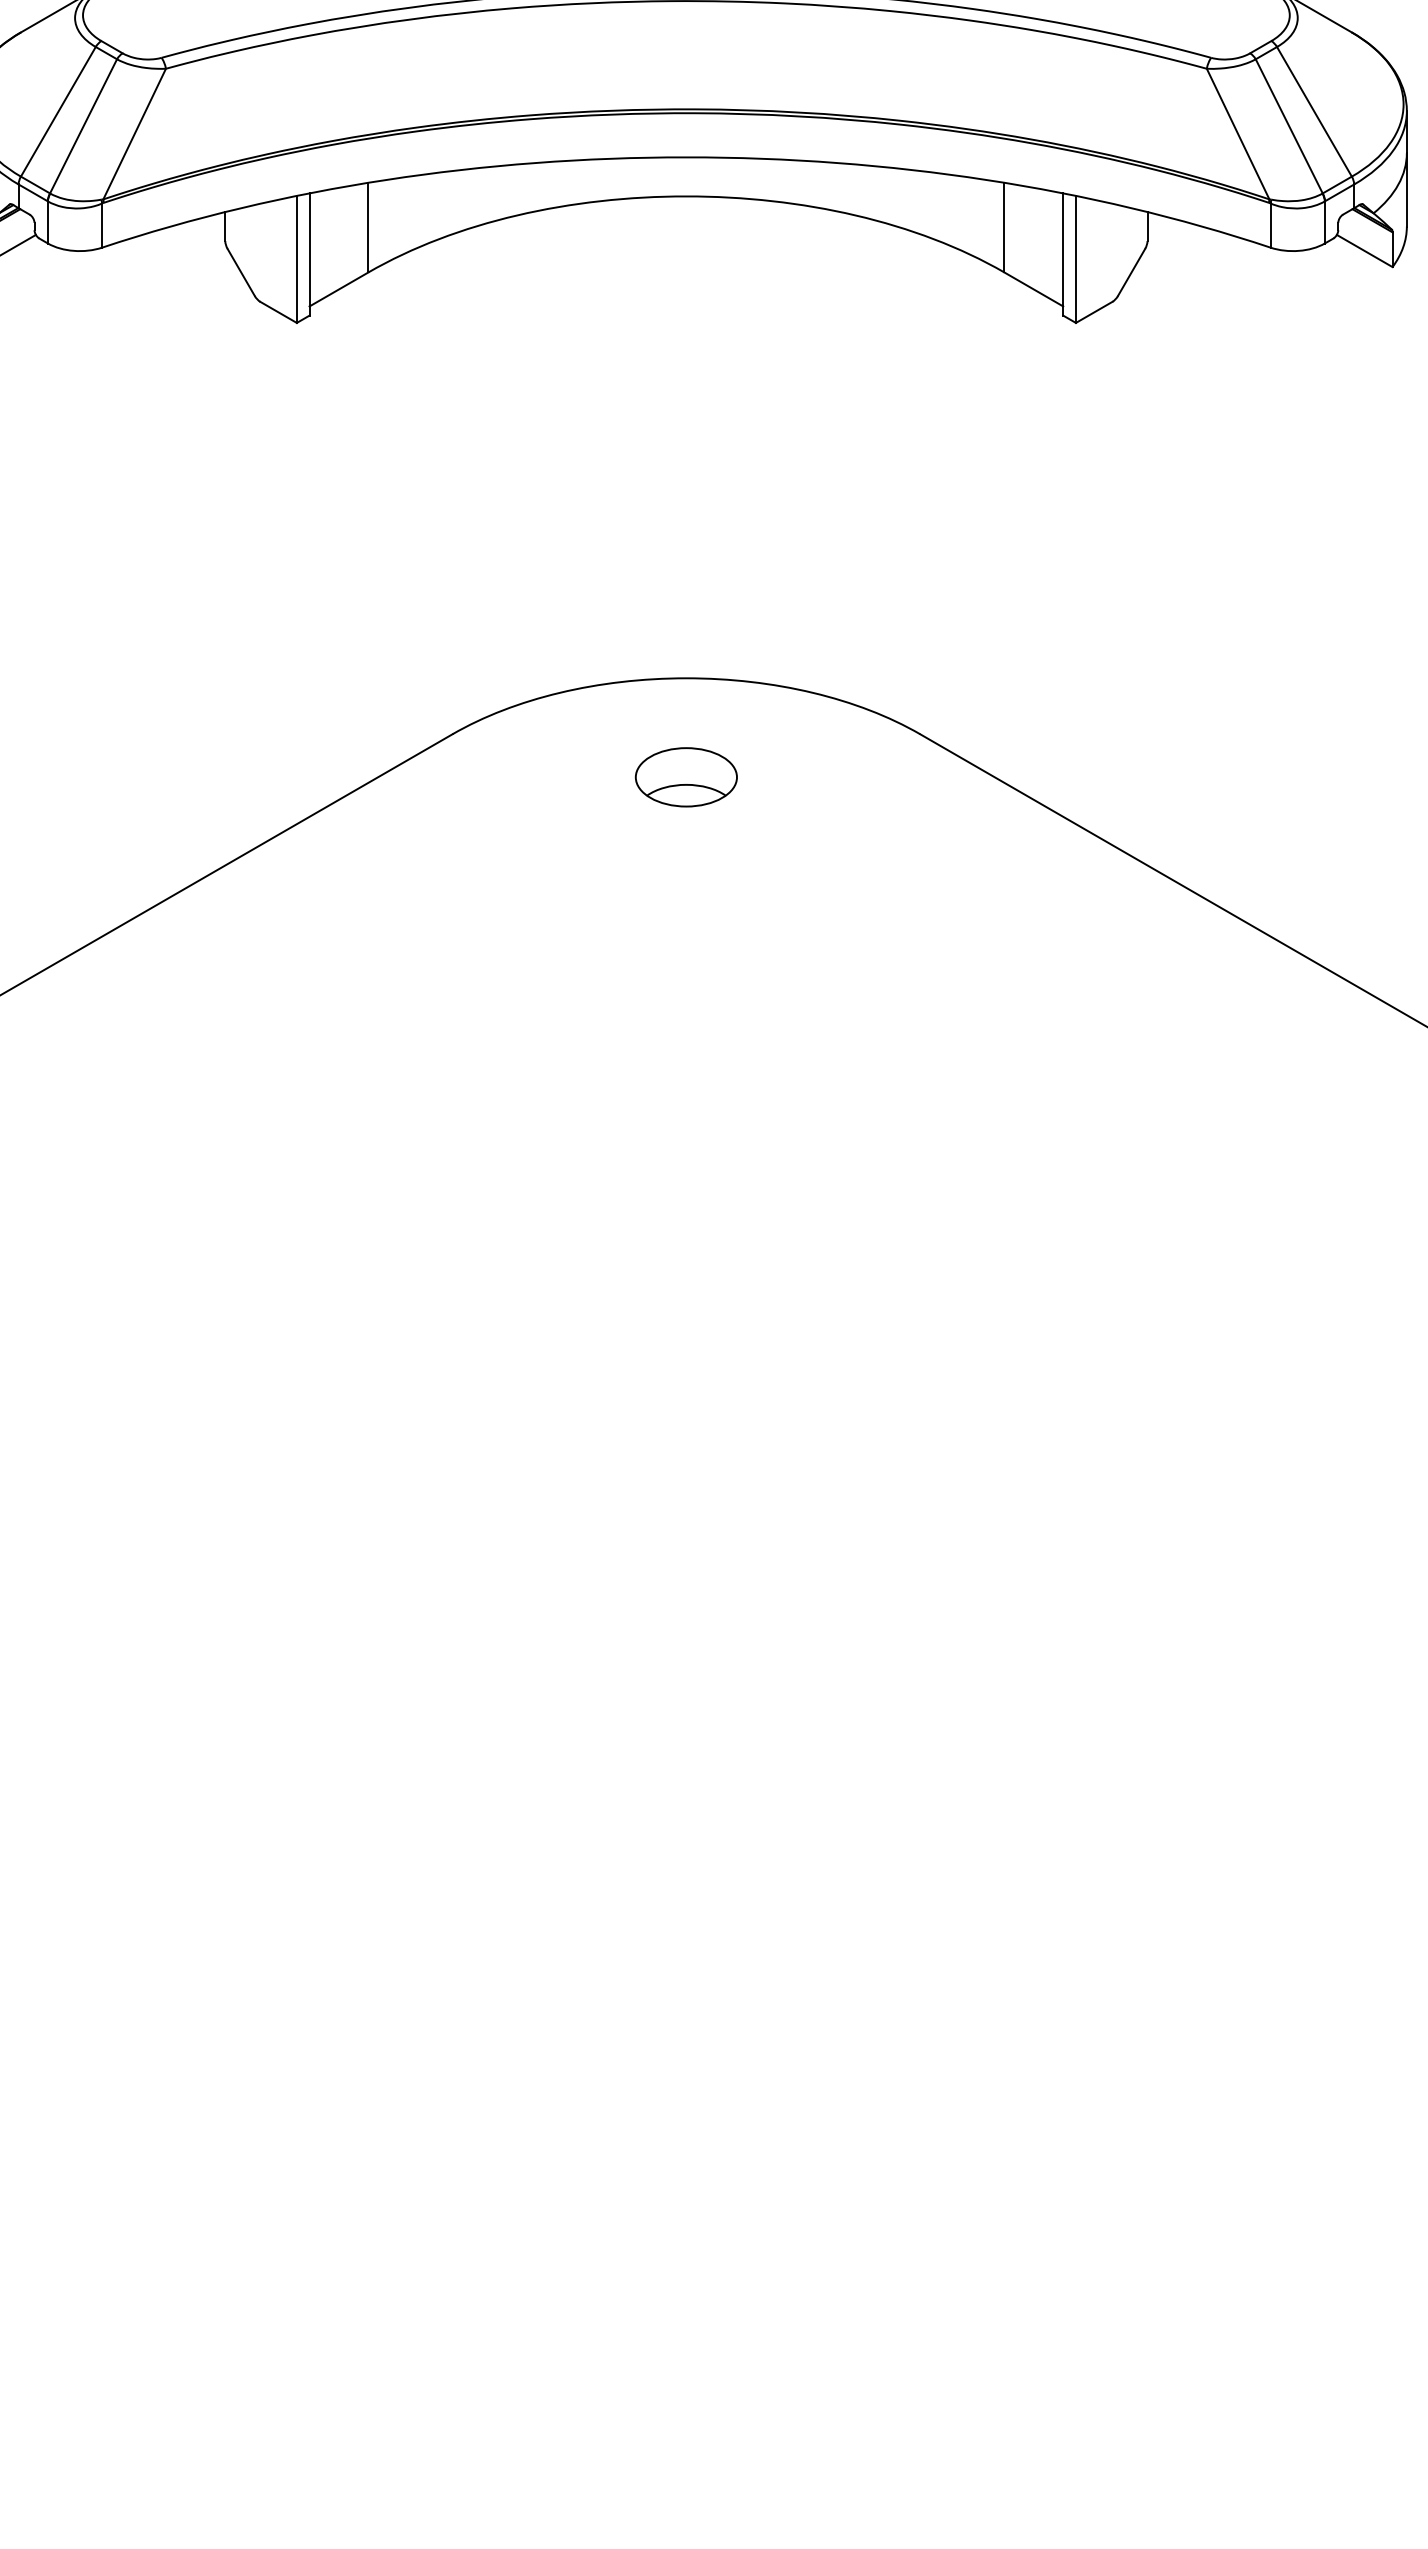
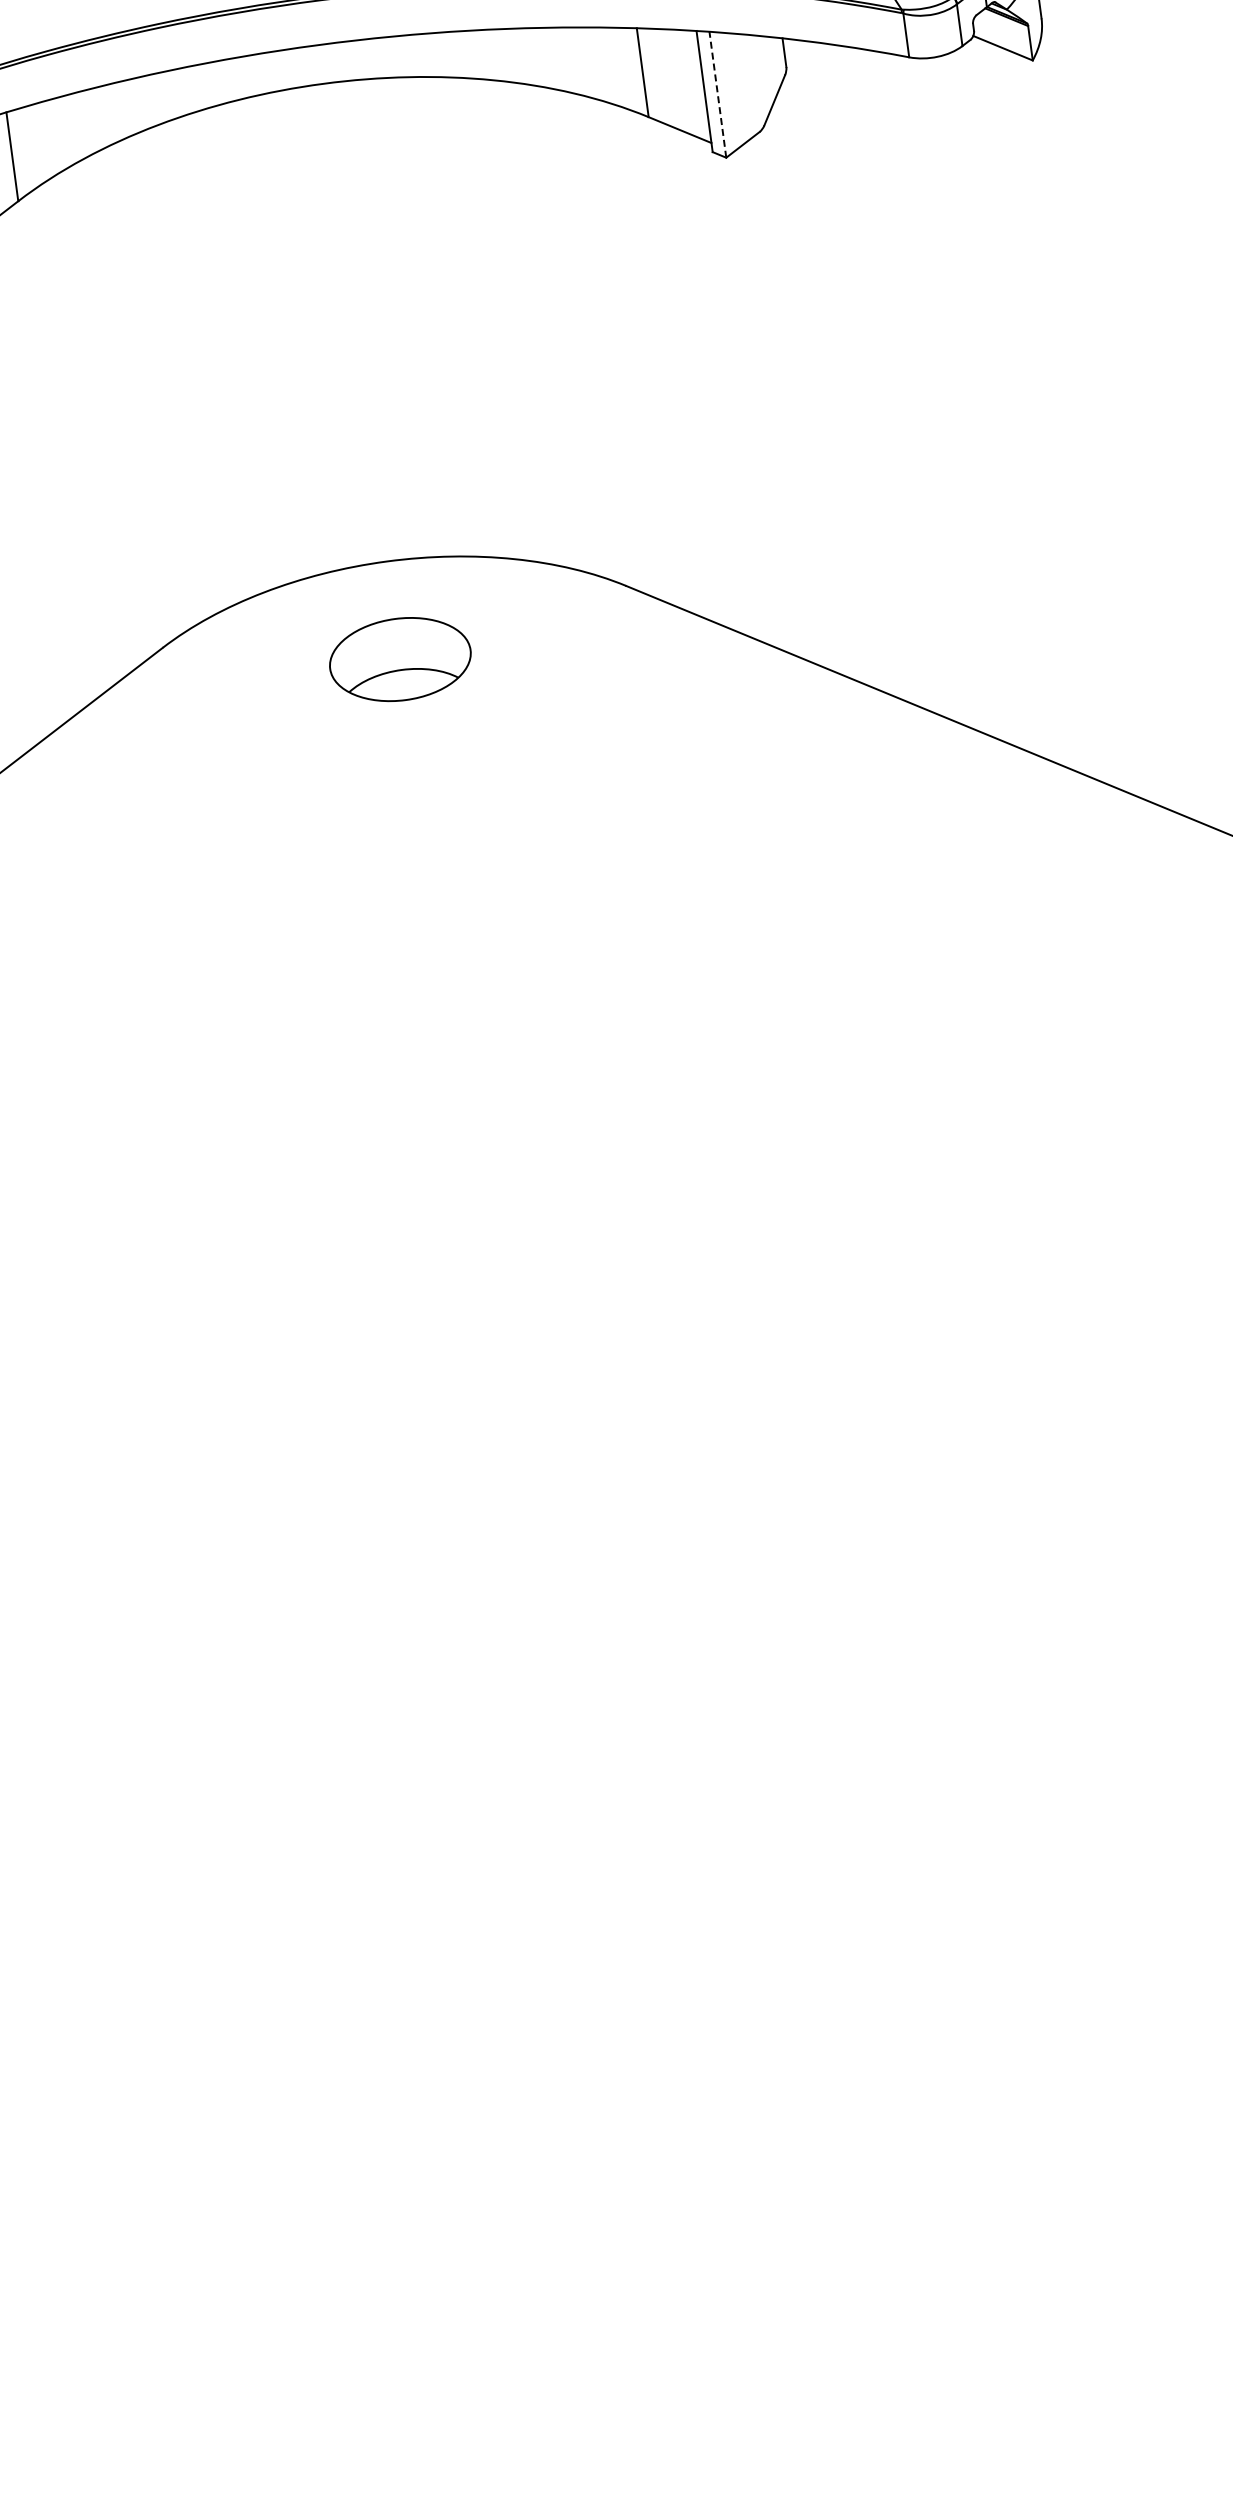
line: (1075, 259) -> (717, 94), solid -> dashed
part: (685, 777) -> (399, 659), size x1.4

